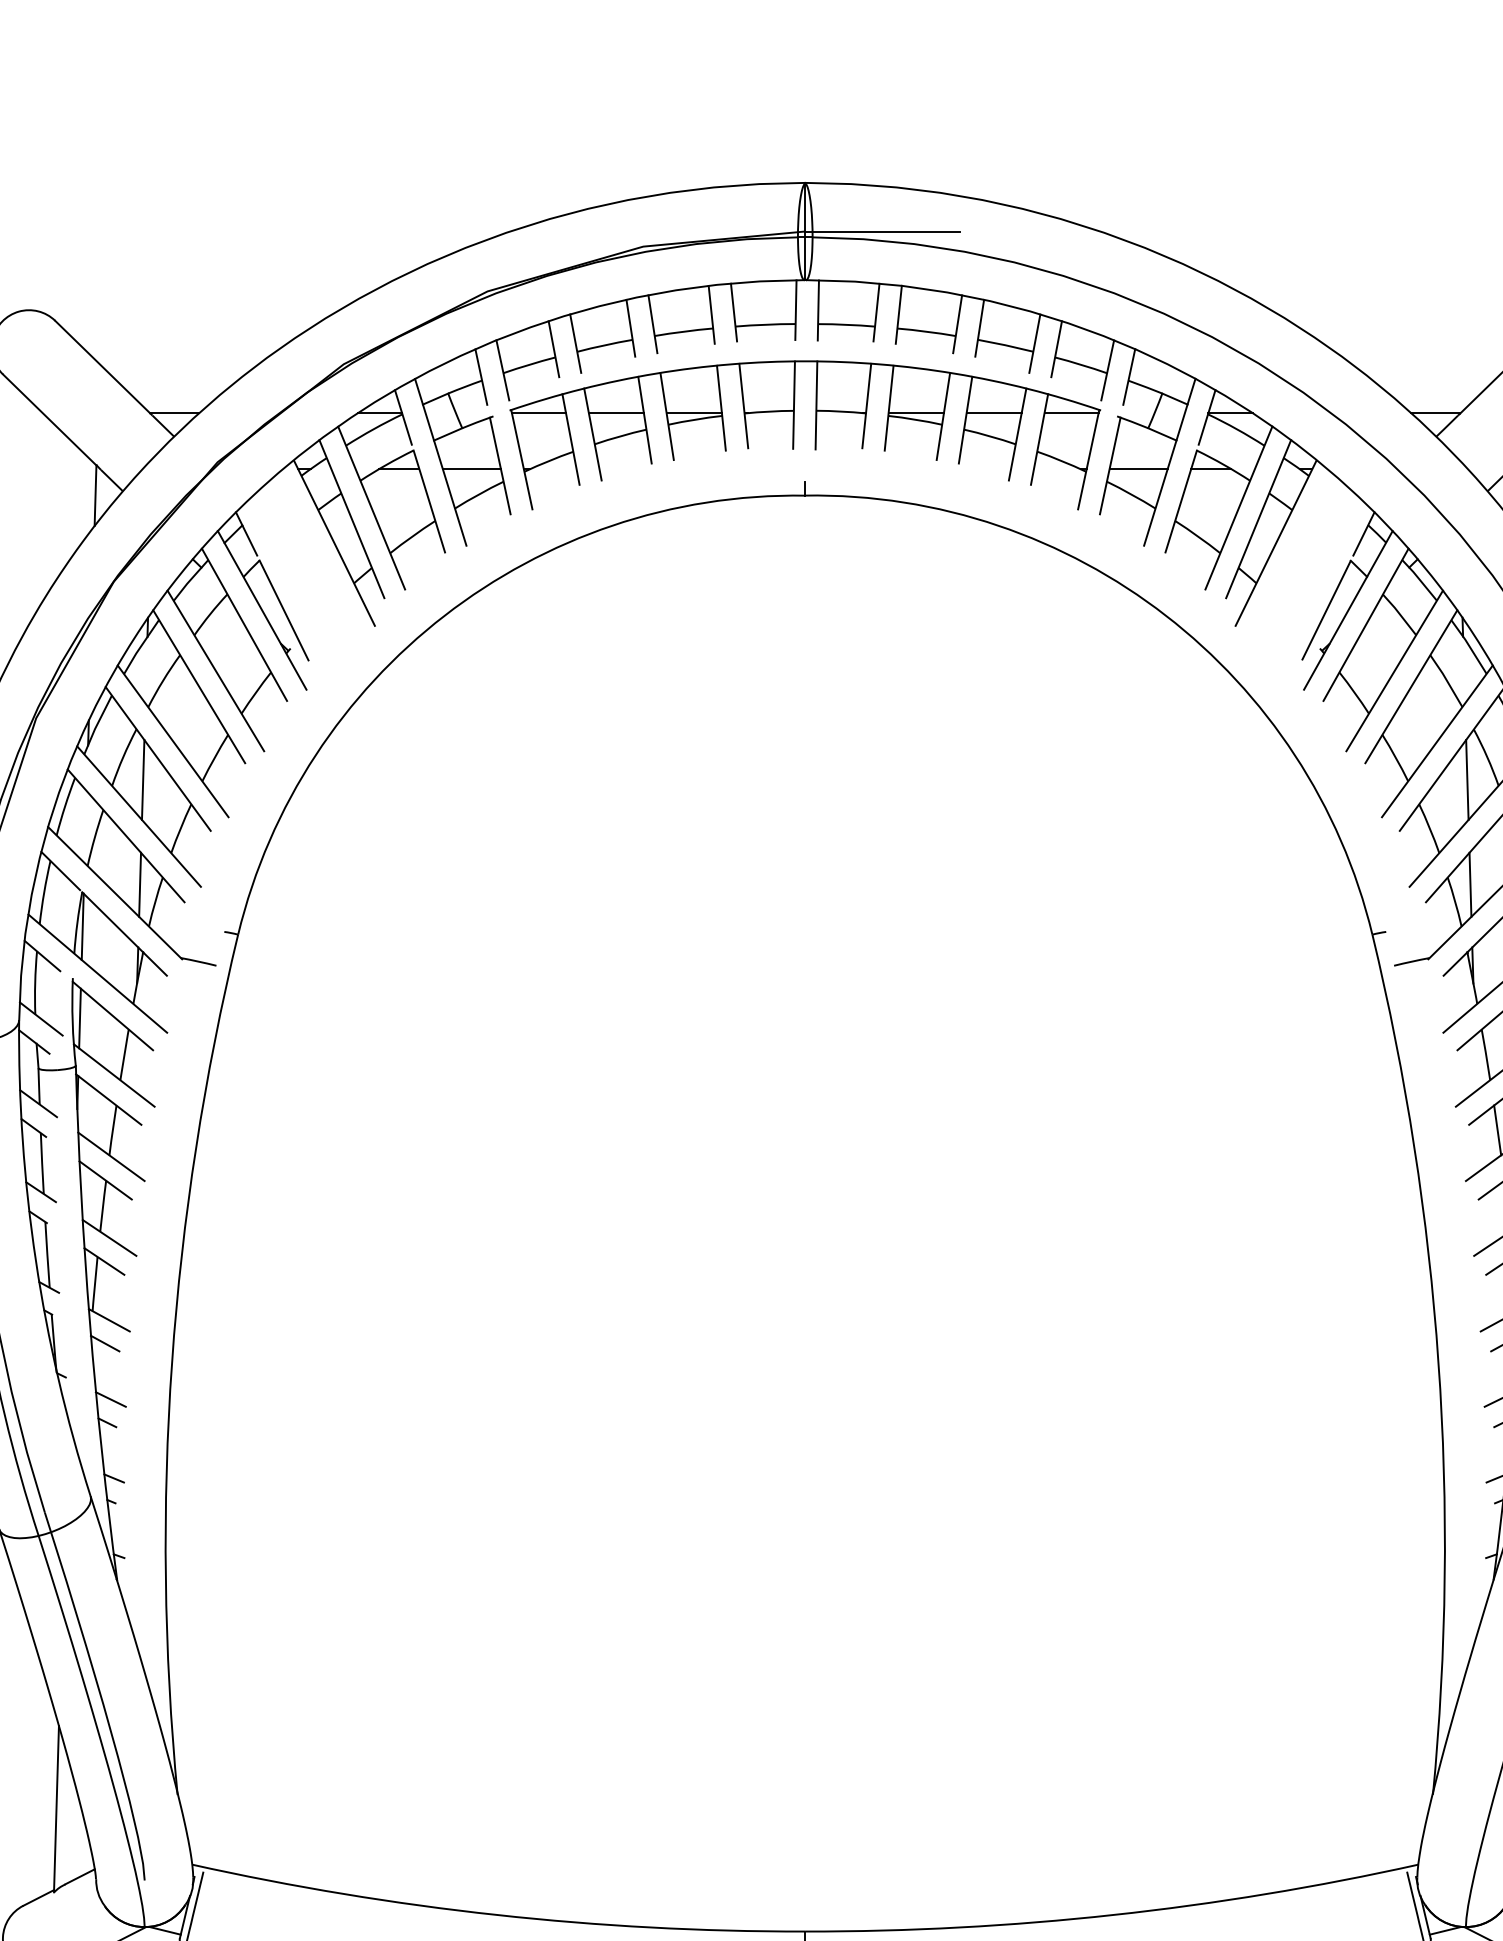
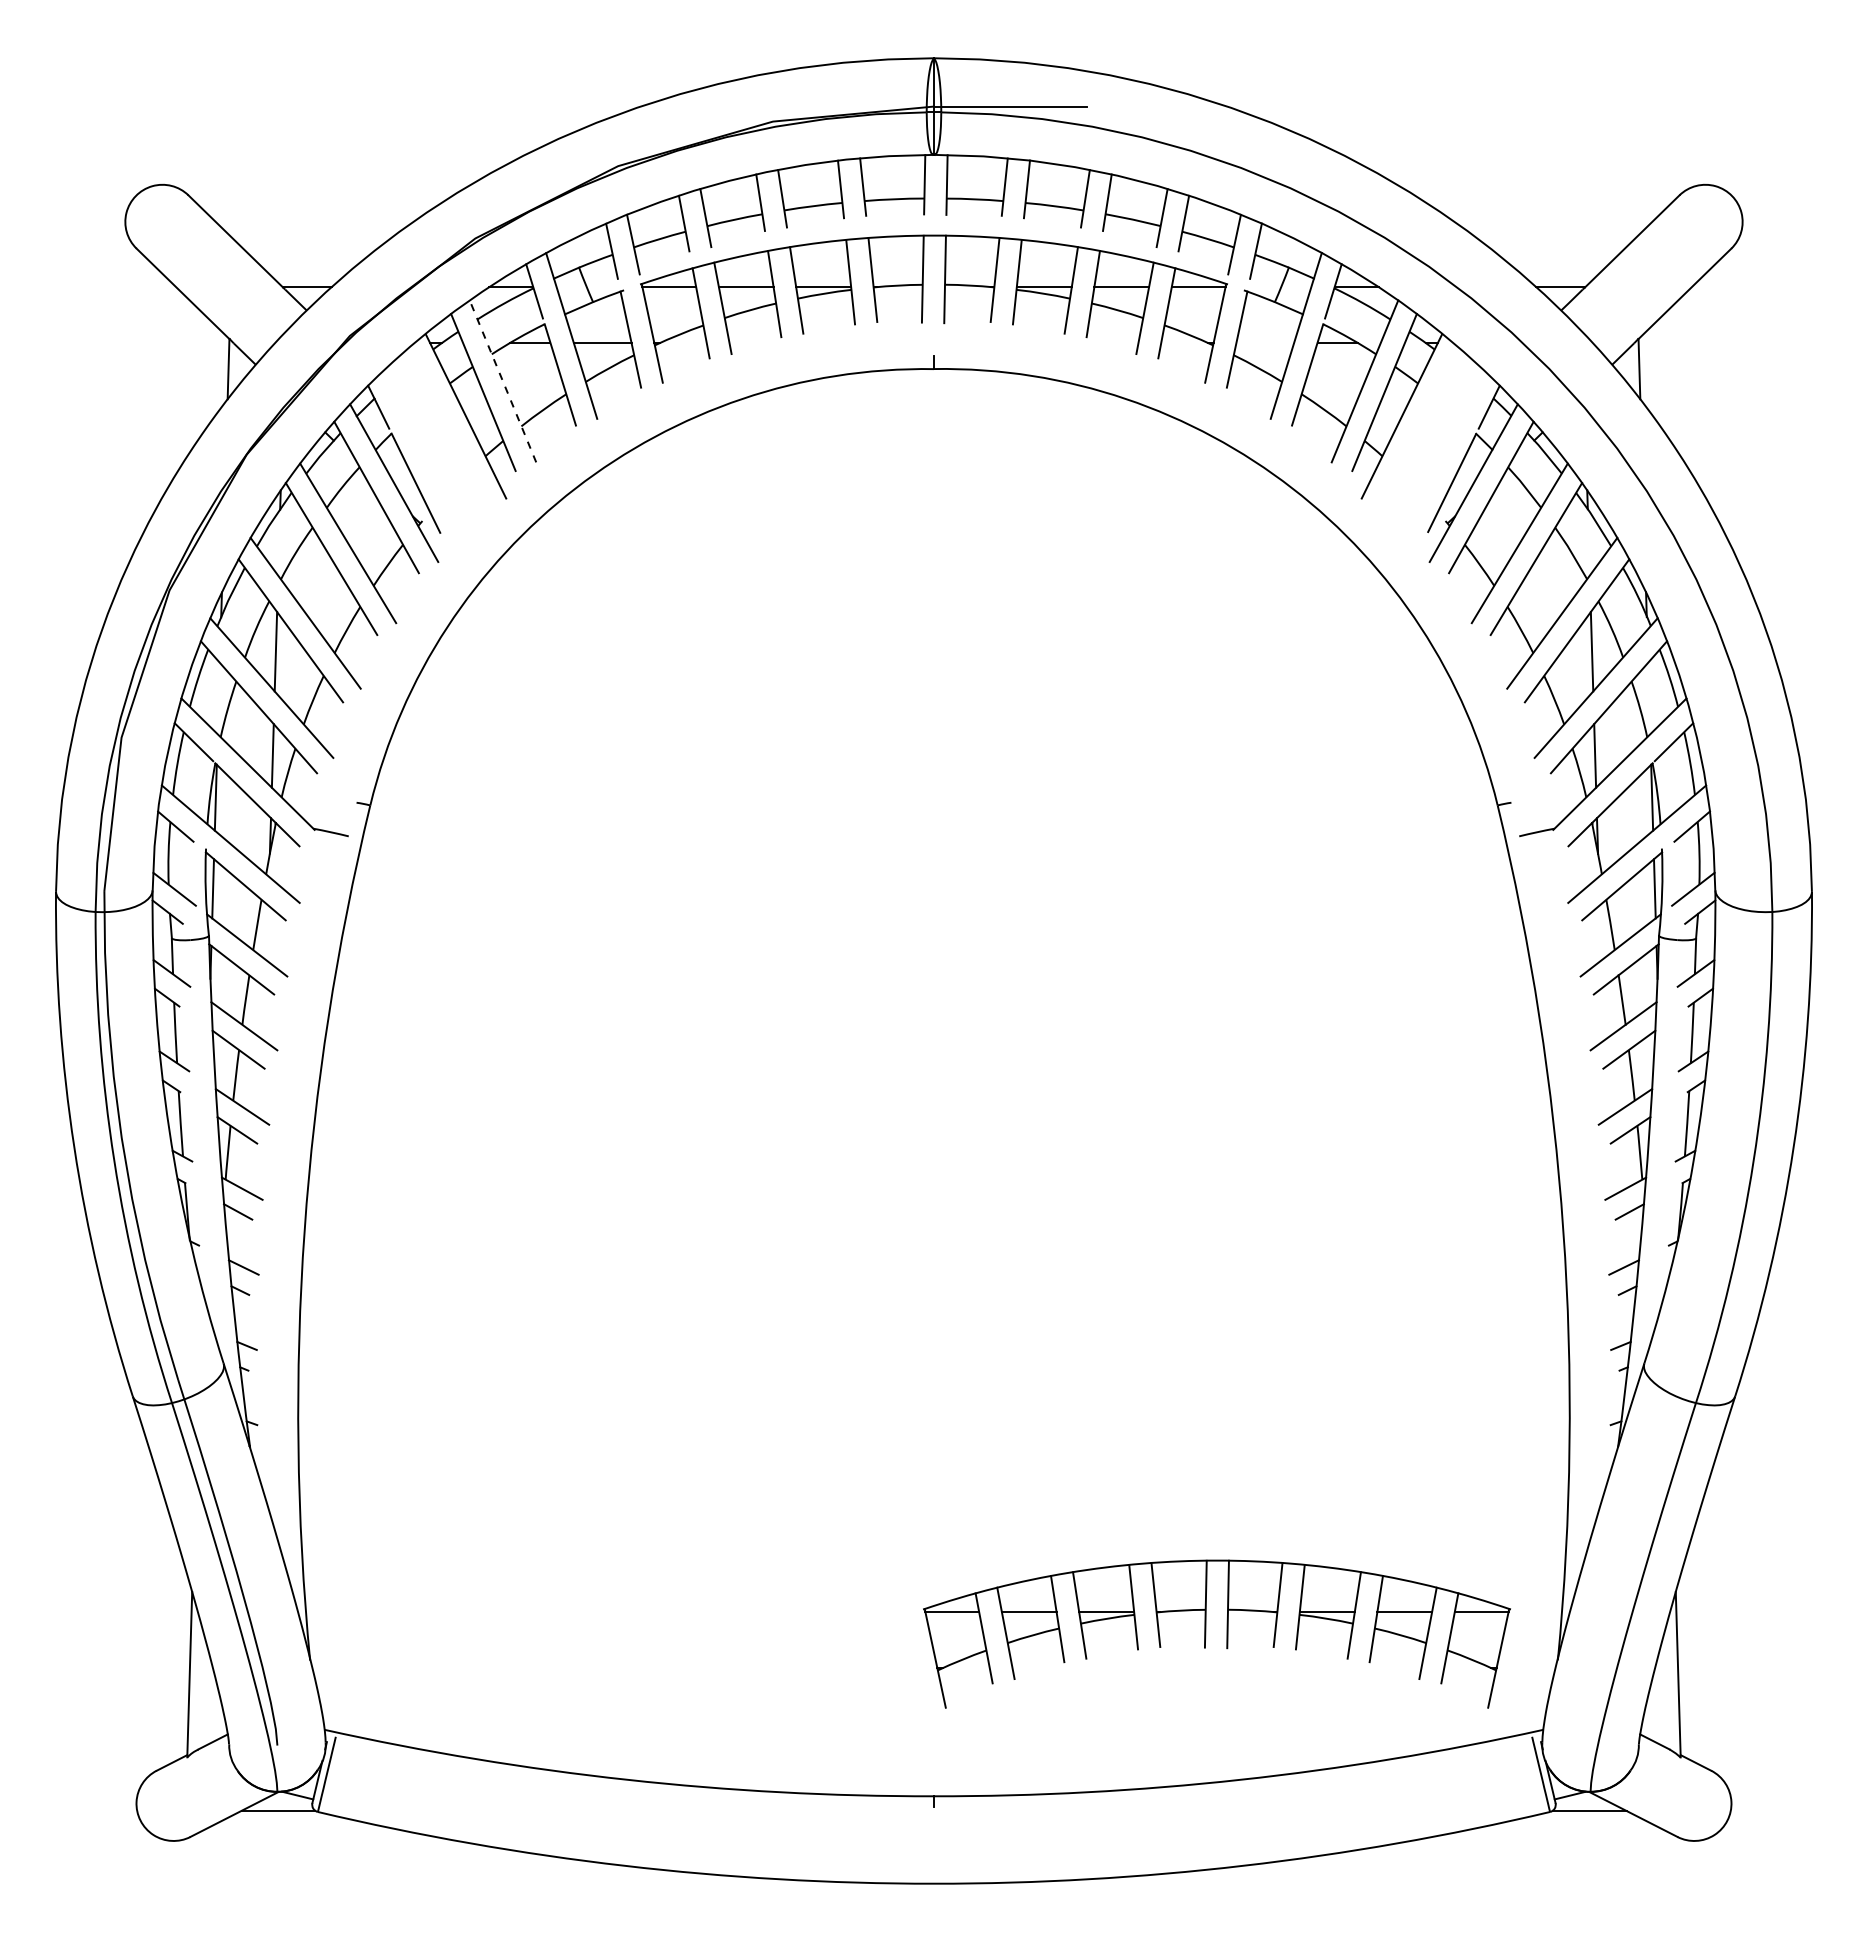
line: (1138, 468) -> (1265, 342), removed
line: (371, 508) -> (502, 381), solid -> dashed
part: (1079, 1767) -> (1206, 1633), added

